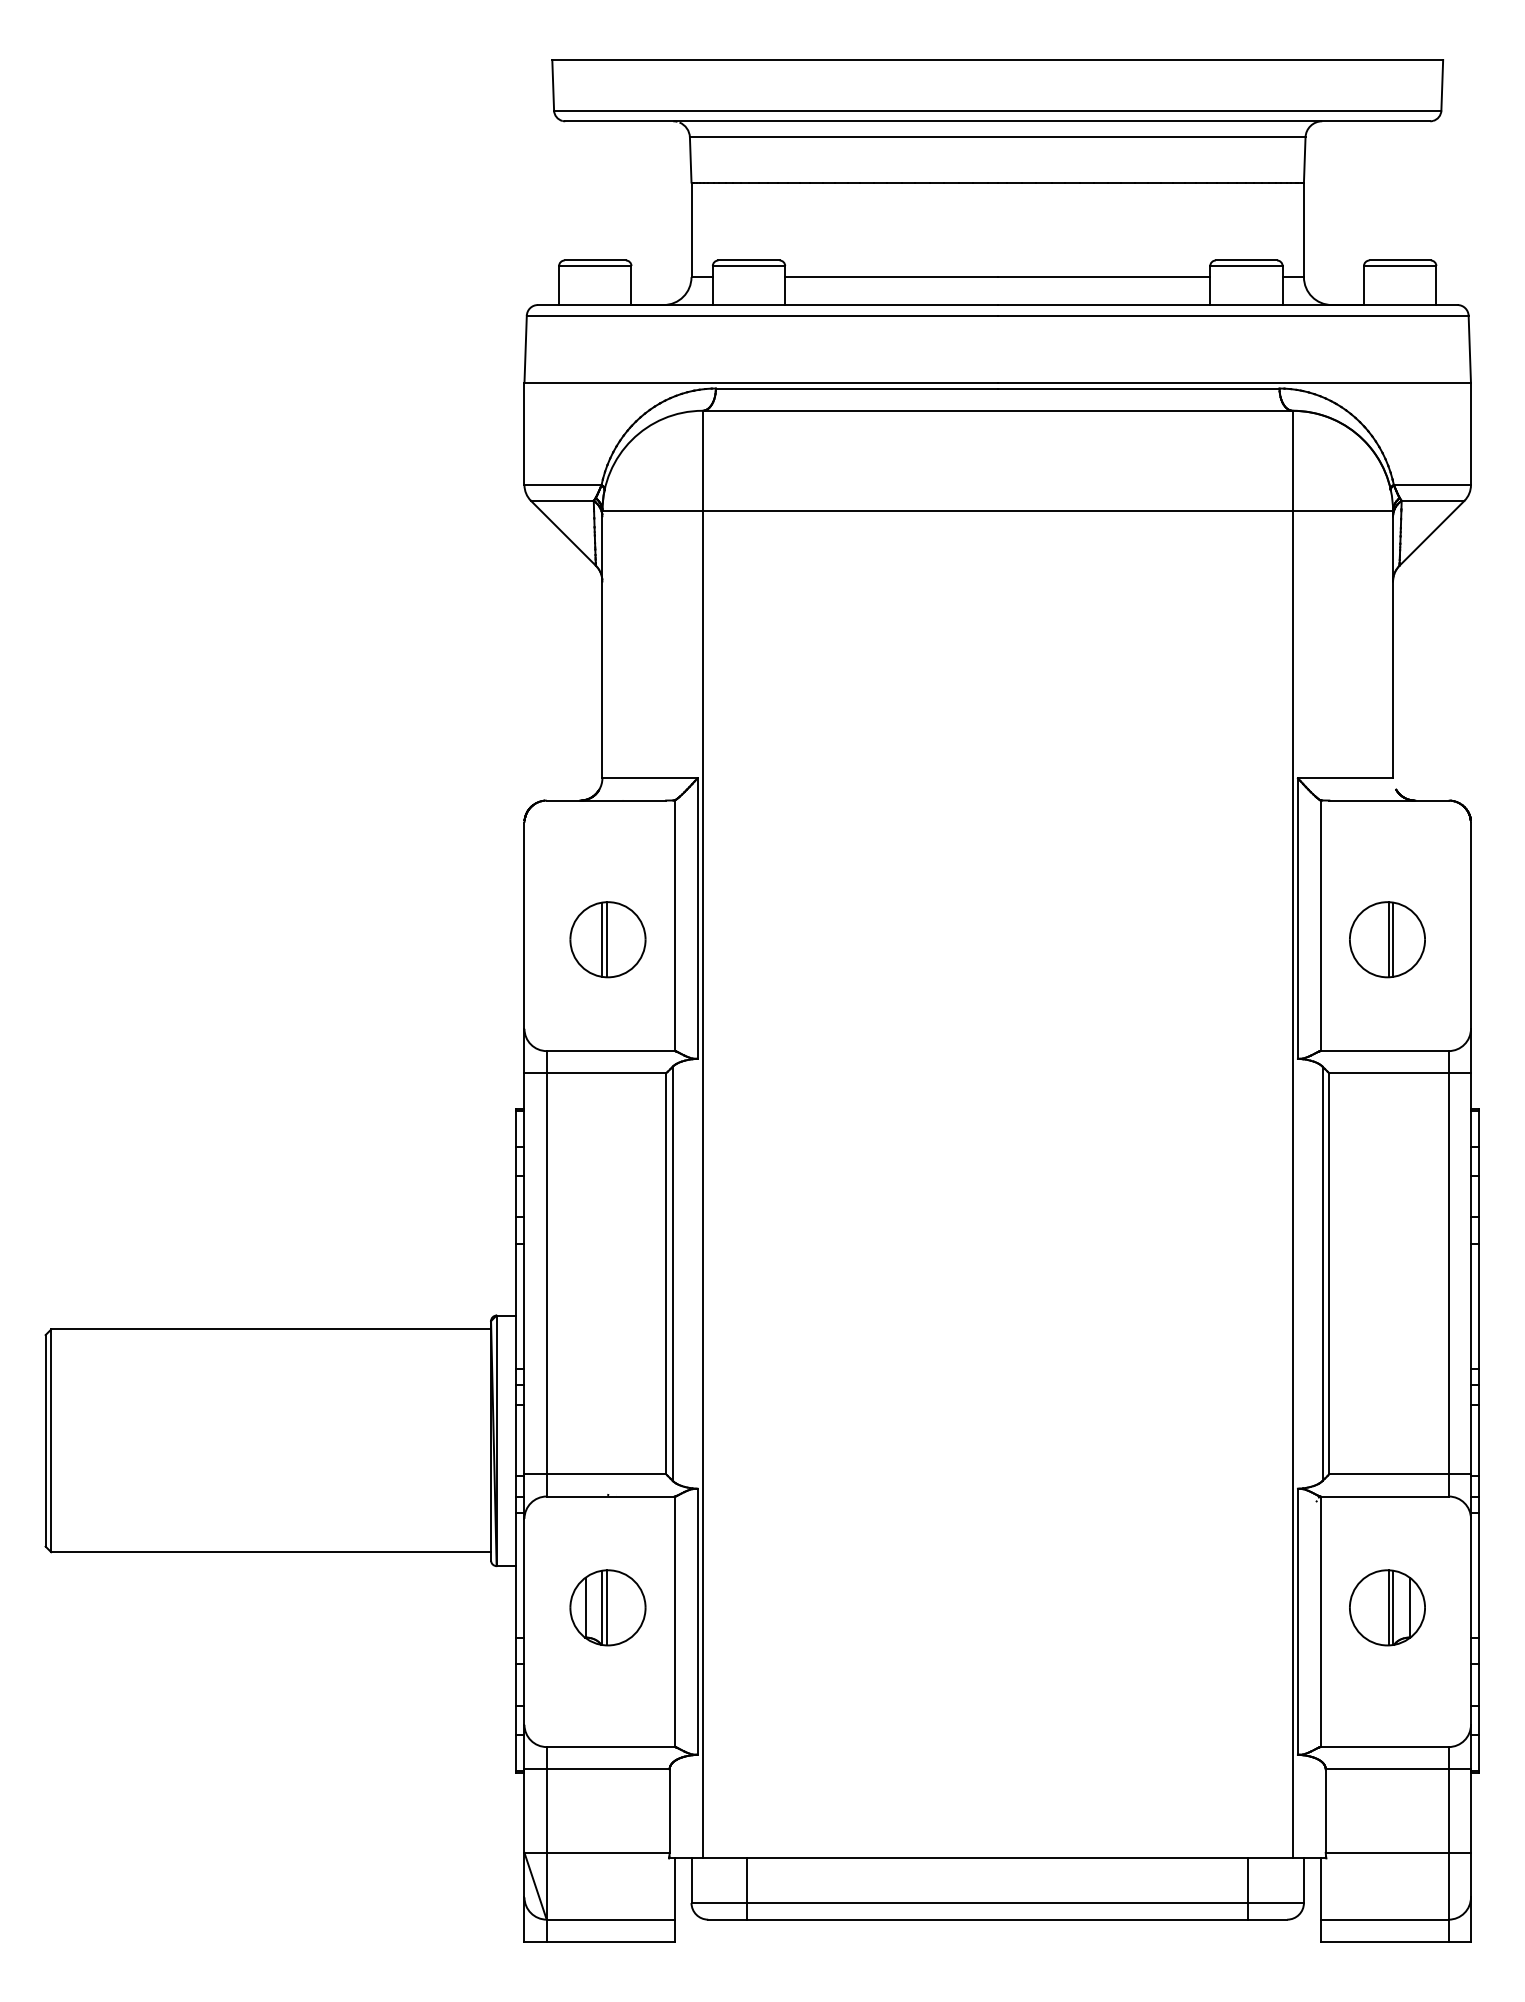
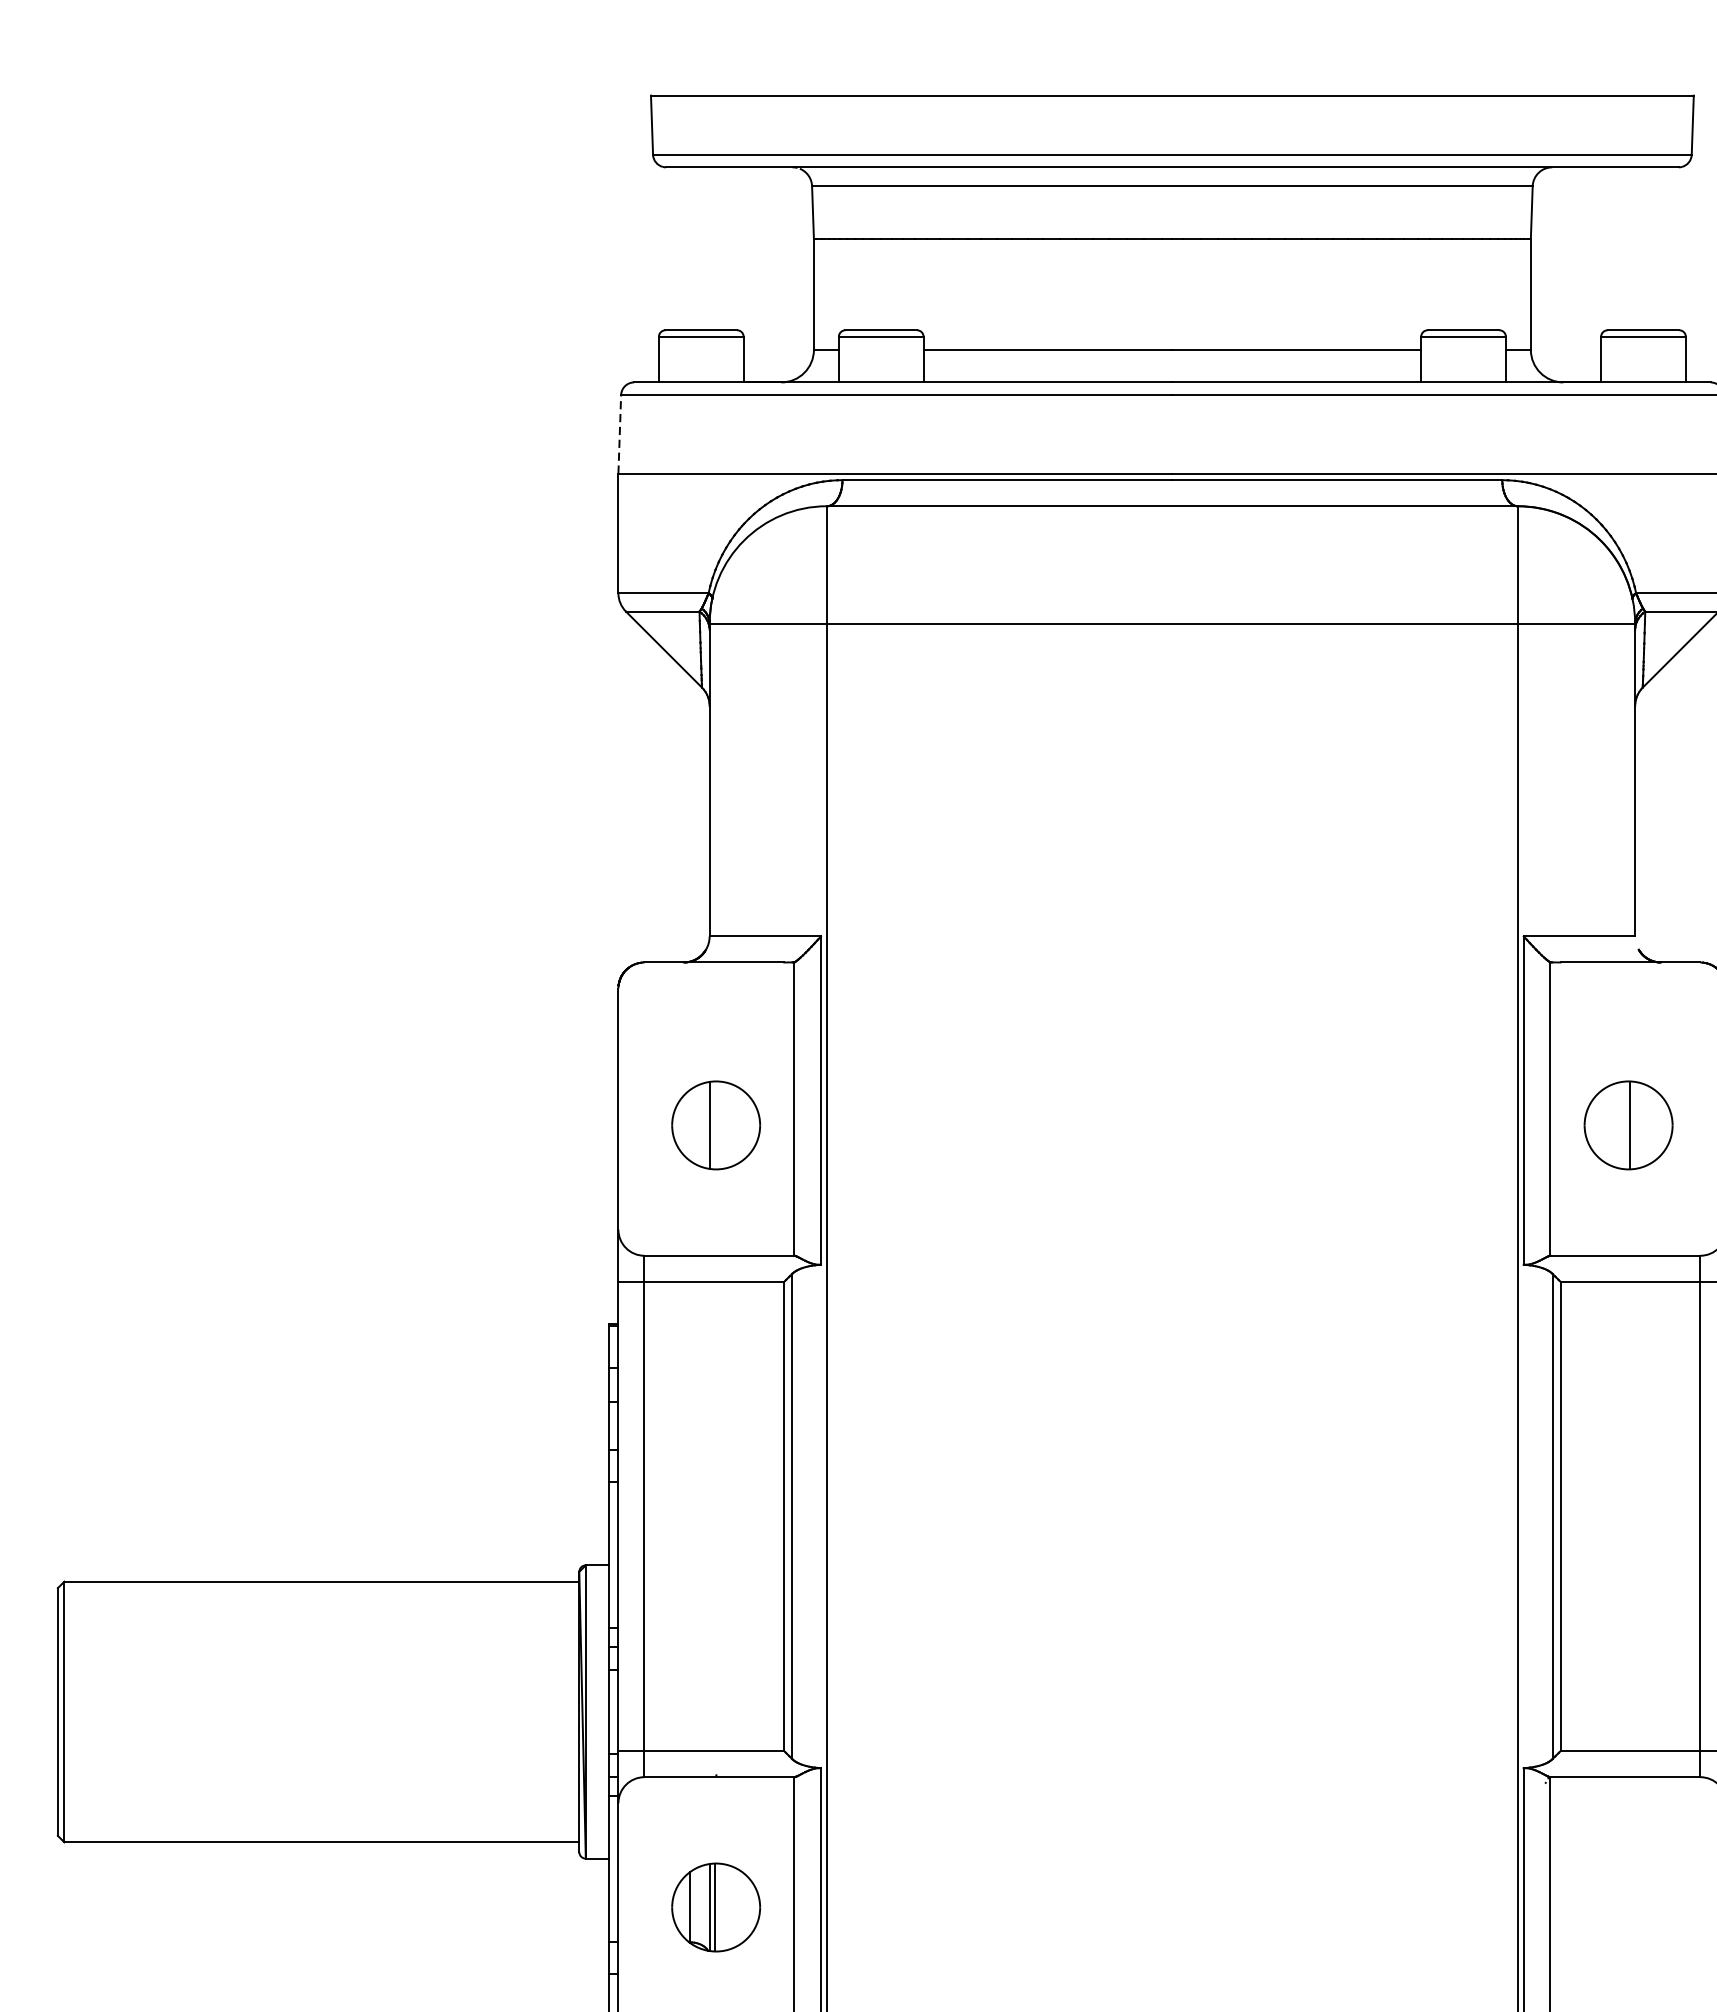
line: (525, 349) -> (619, 434), solid -> dashed
line: (606, 939) -> (714, 1125), removed
line: (1393, 939) -> (1635, 1125), removed
part: (1387, 1607) -> (1628, 1907), removed

